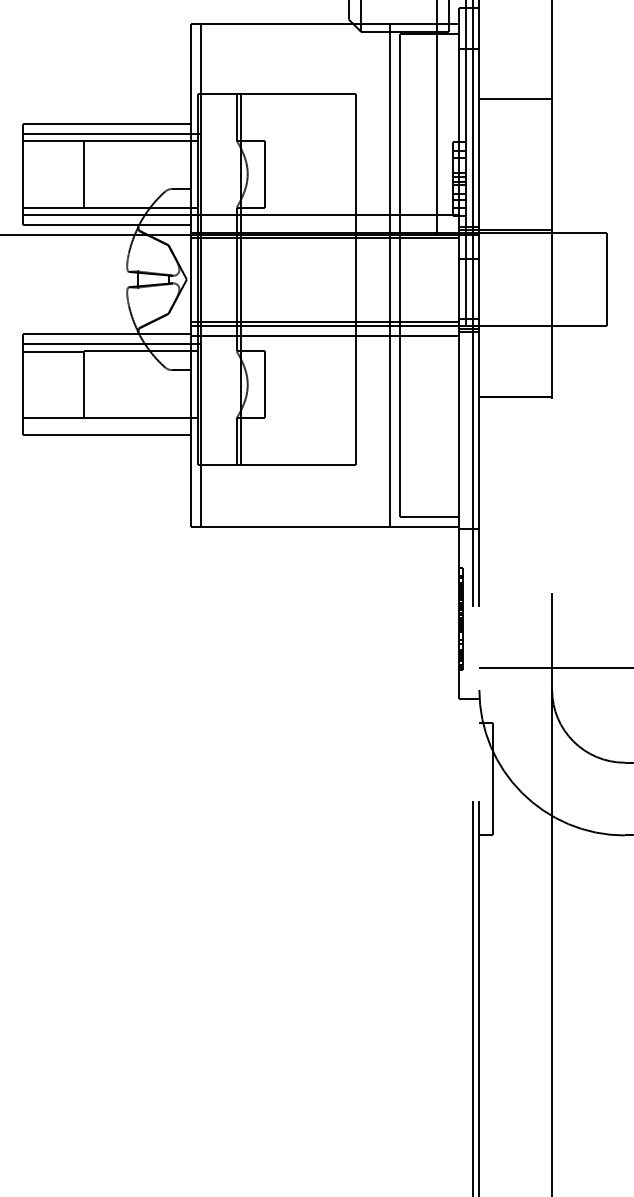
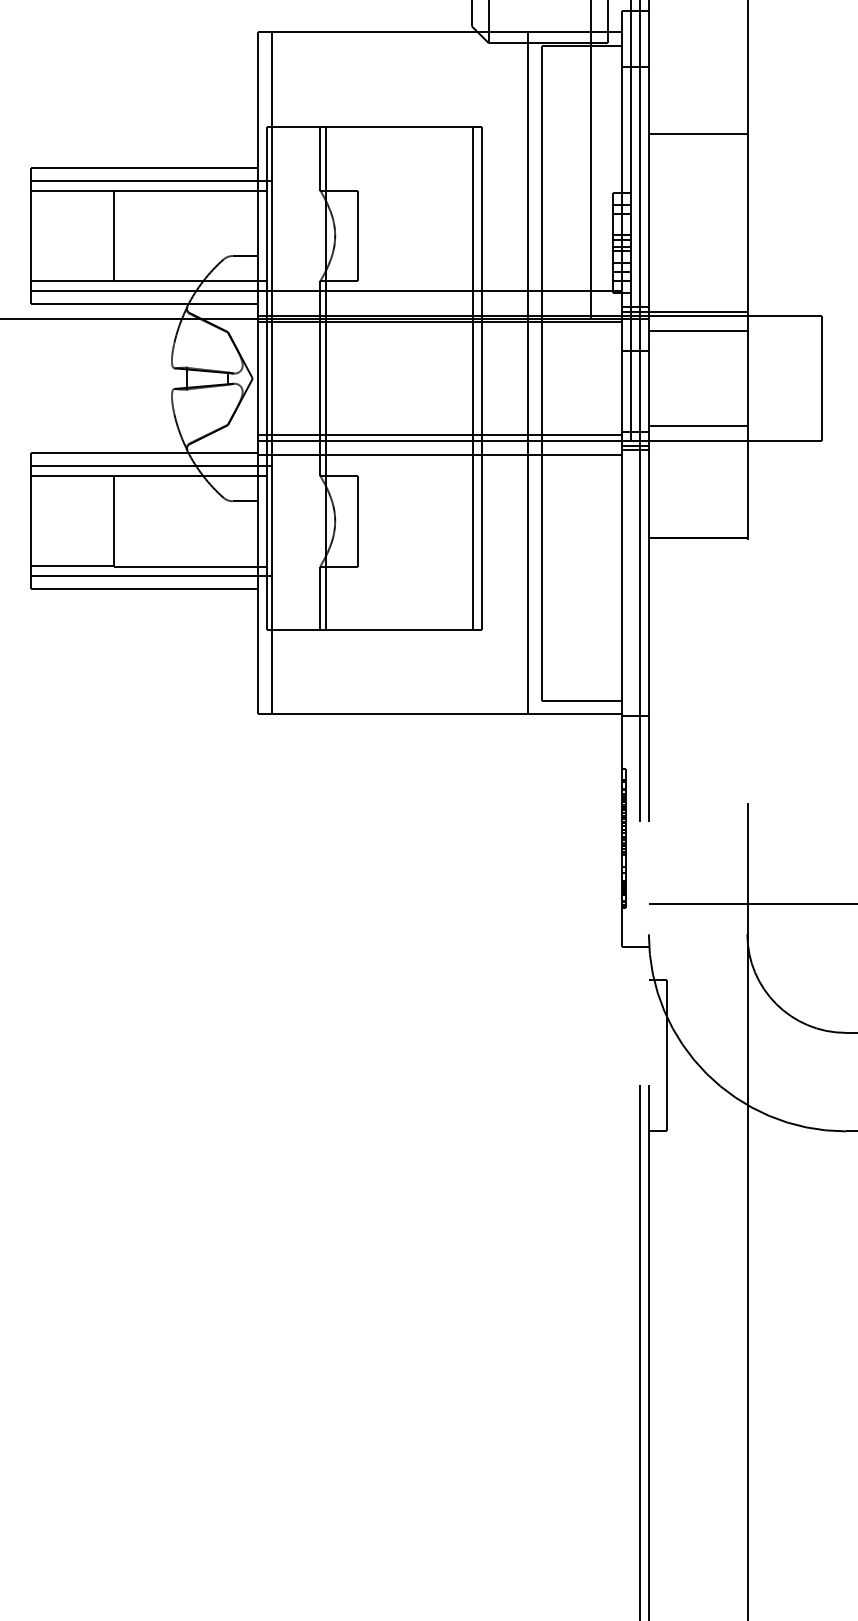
line: (516, 244) -> (698, 331), added
line: (349, 279) -> (473, 378), added
line: (516, 314) -> (698, 425), added
line: (111, 425) -> (150, 576), added

